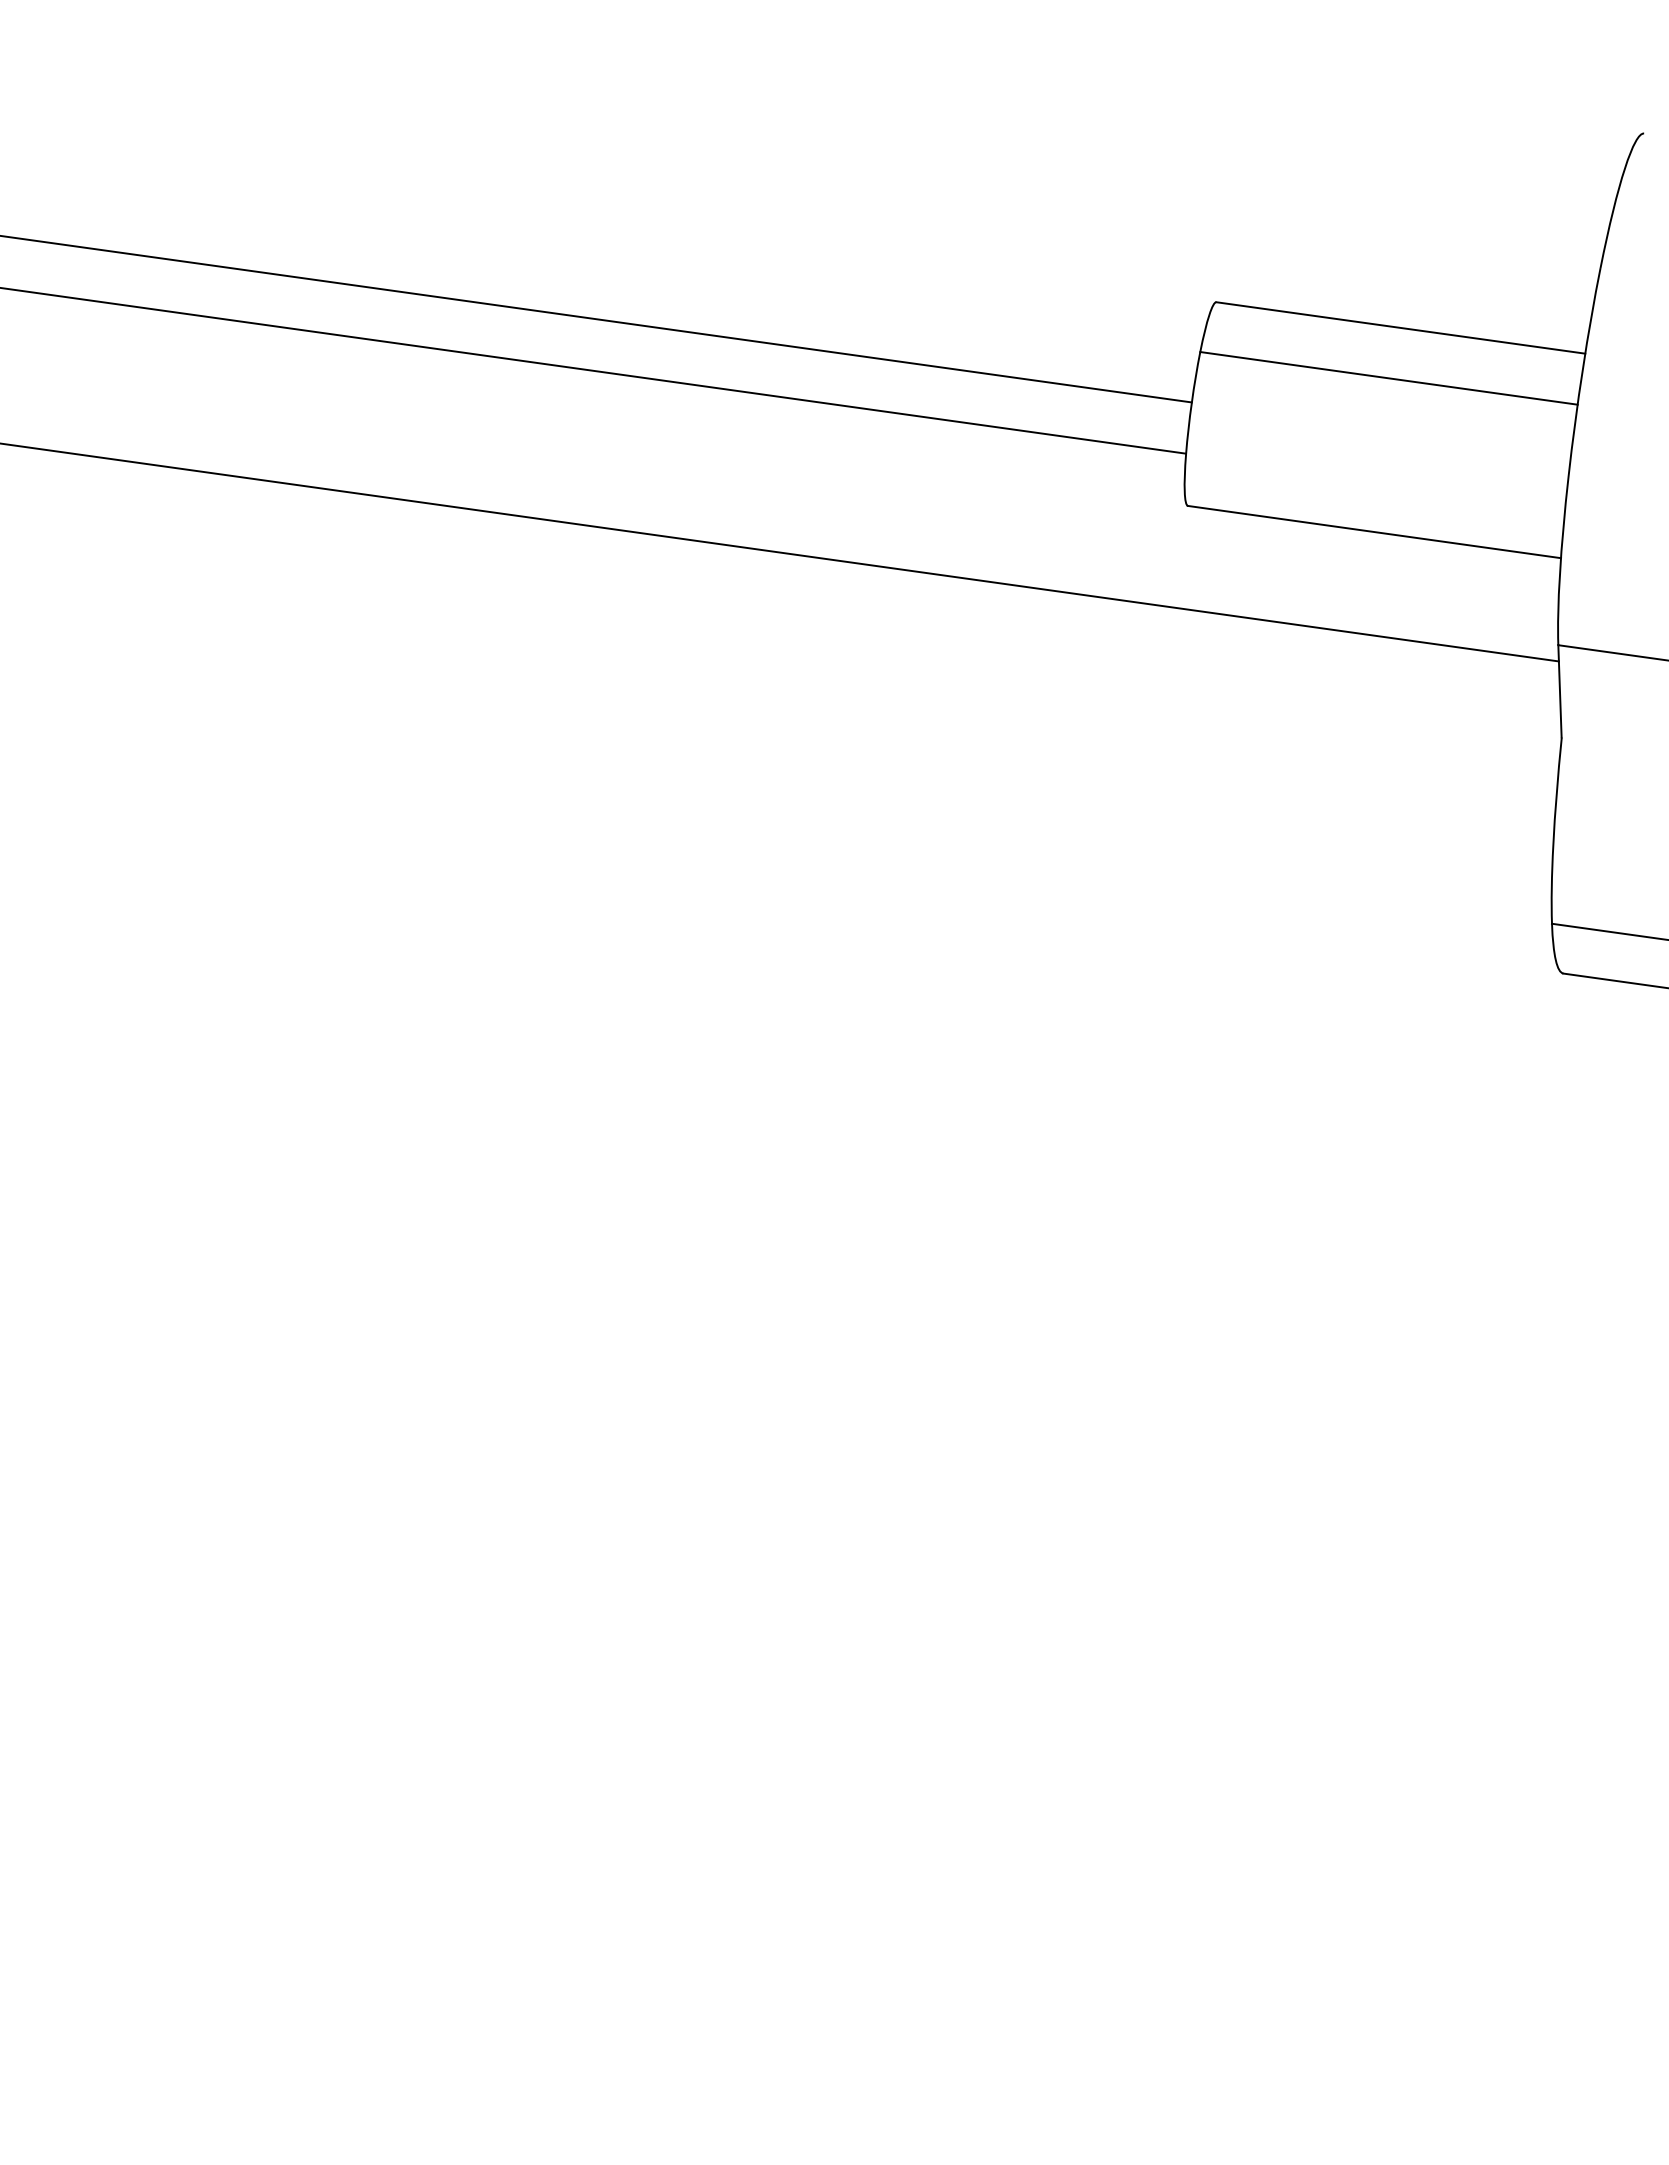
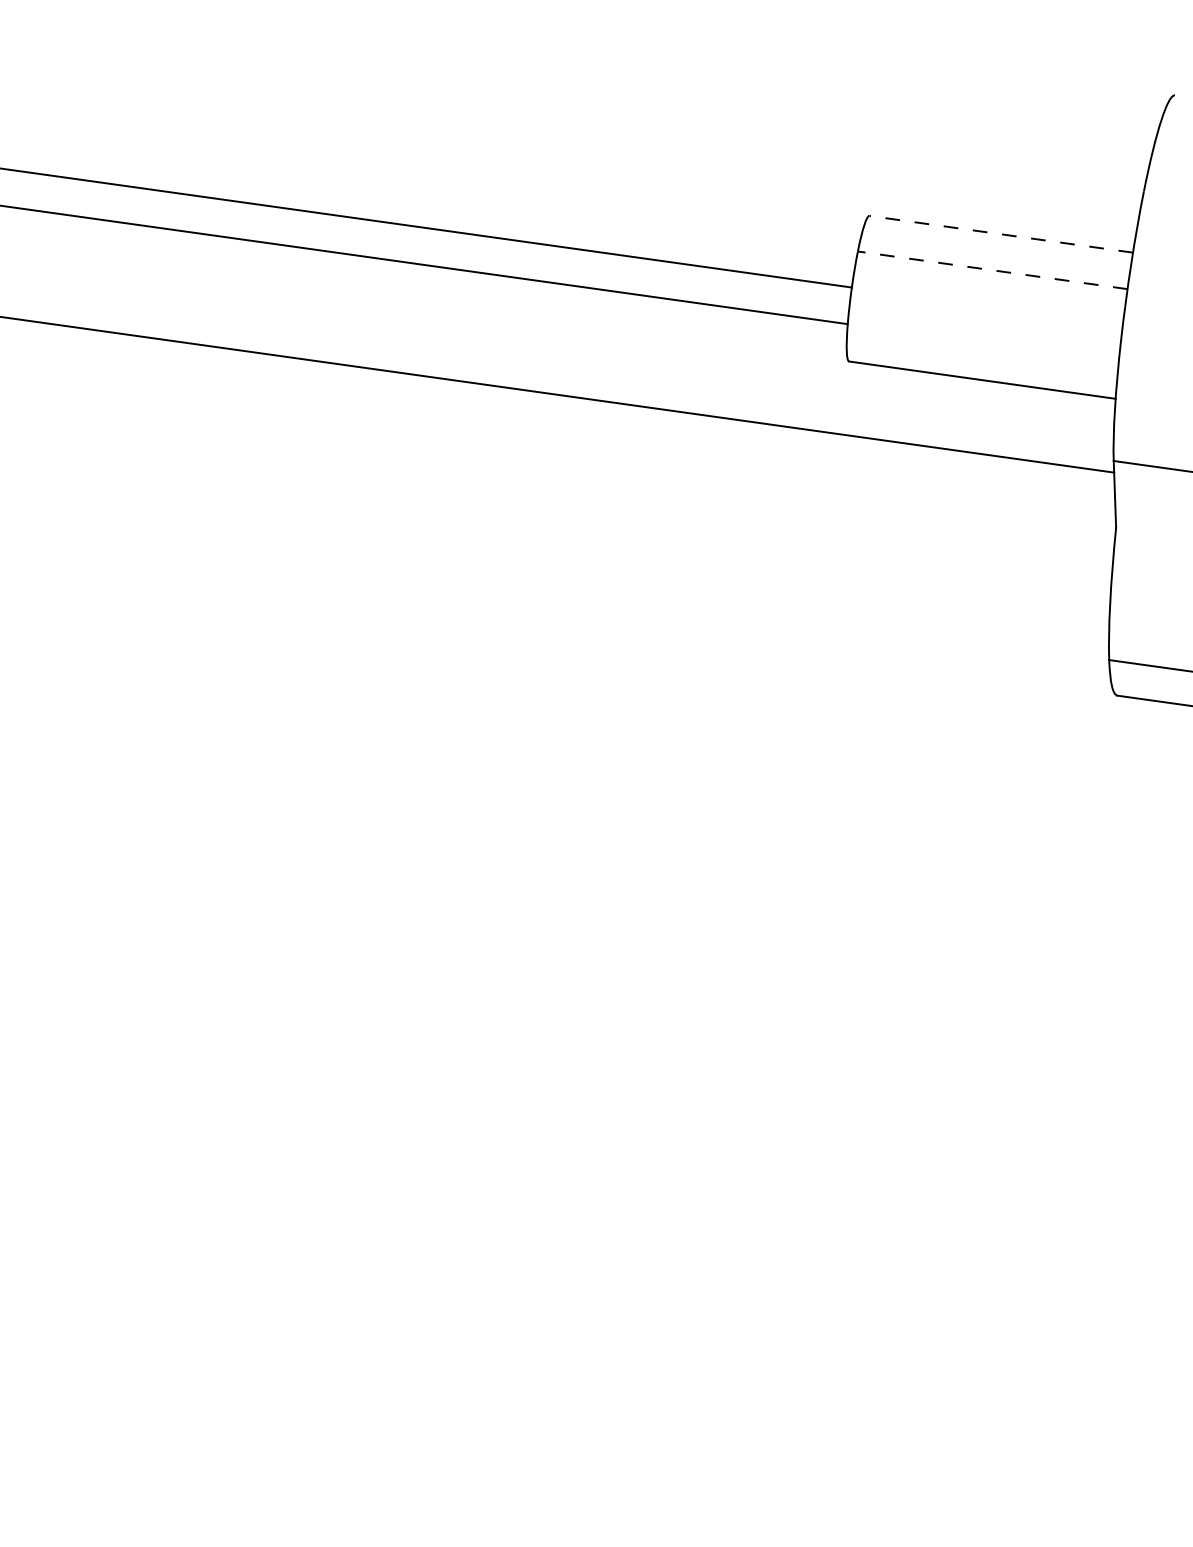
line: (1400, 327) -> (1000, 233), solid -> dashed
line: (1388, 378) -> (992, 270), solid -> dashed

